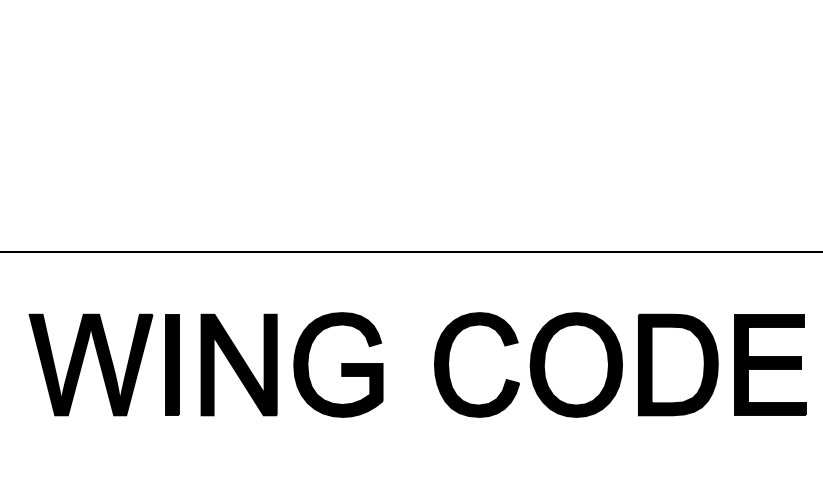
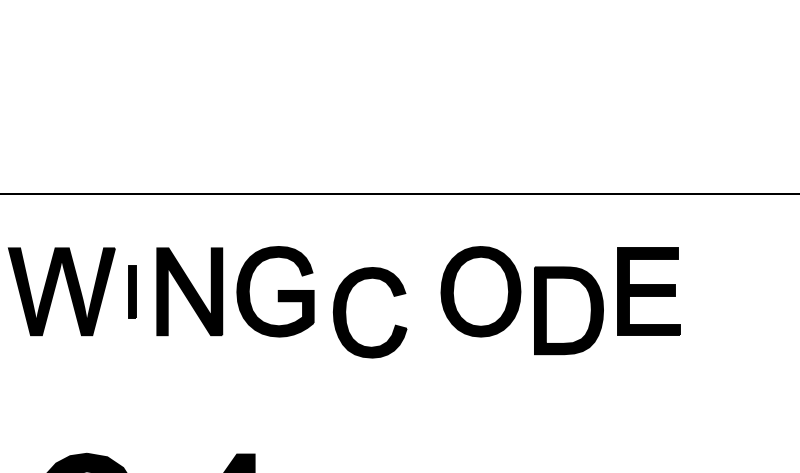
part: (172, 364) -> (132, 291), size x0.6
part: (449, 364) -> (346, 312), moved
part: (677, 364) -> (568, 310), moved

